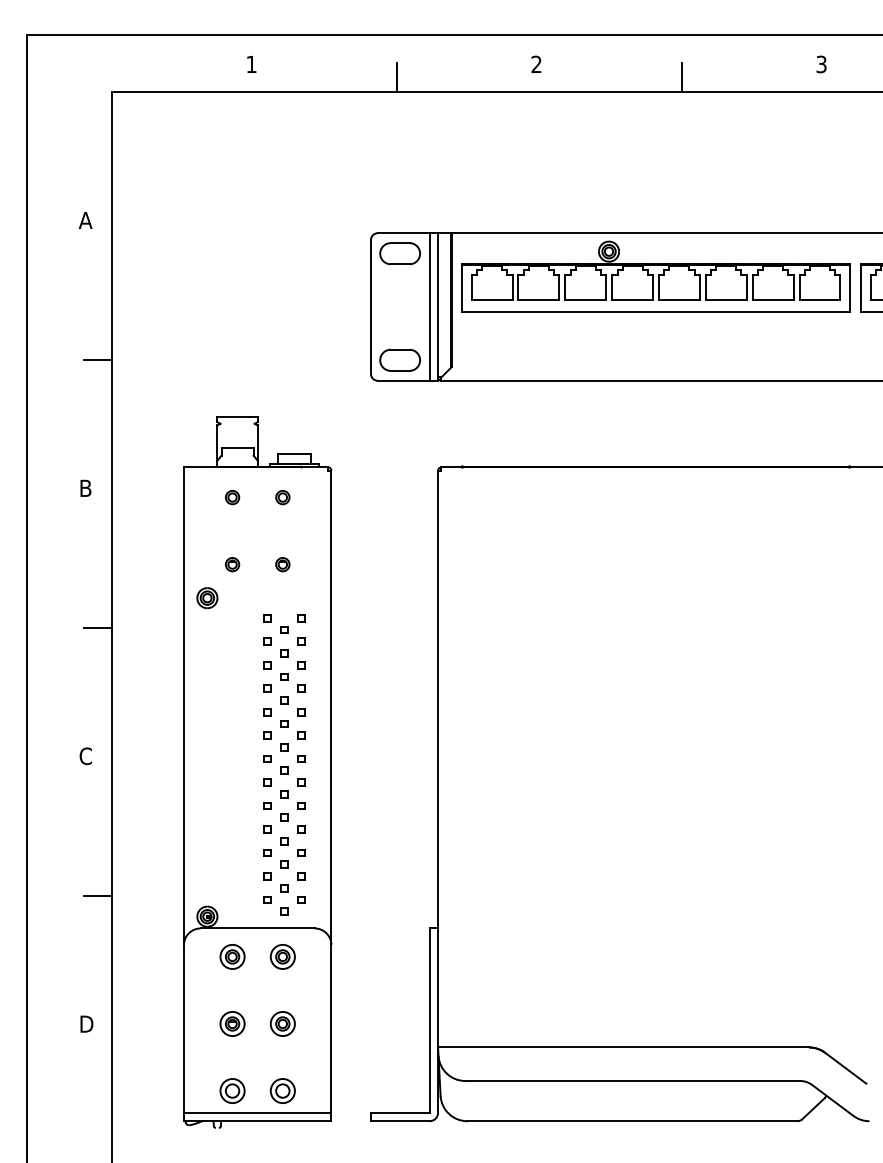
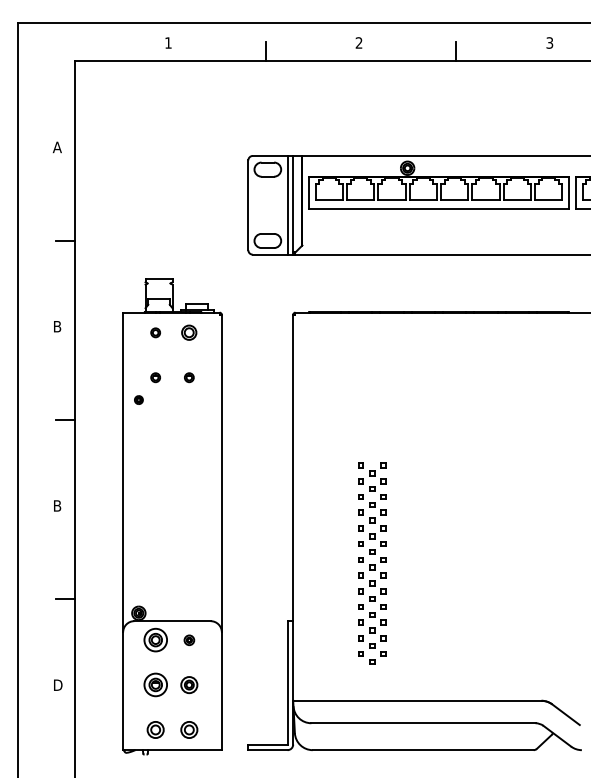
part: (283, 497) -> (189, 332), size x1.6
part: (206, 597) -> (138, 399), size x0.6
text: (85, 755) -> (57, 505), C -> B
part: (284, 764) -> (372, 563), moved
part: (232, 957) -> (155, 640), size x1.4
part: (283, 957) -> (189, 640), size x0.6
part: (232, 1024) -> (155, 685), size x1.4
line: (257, 1112) -> (172, 744), removed

